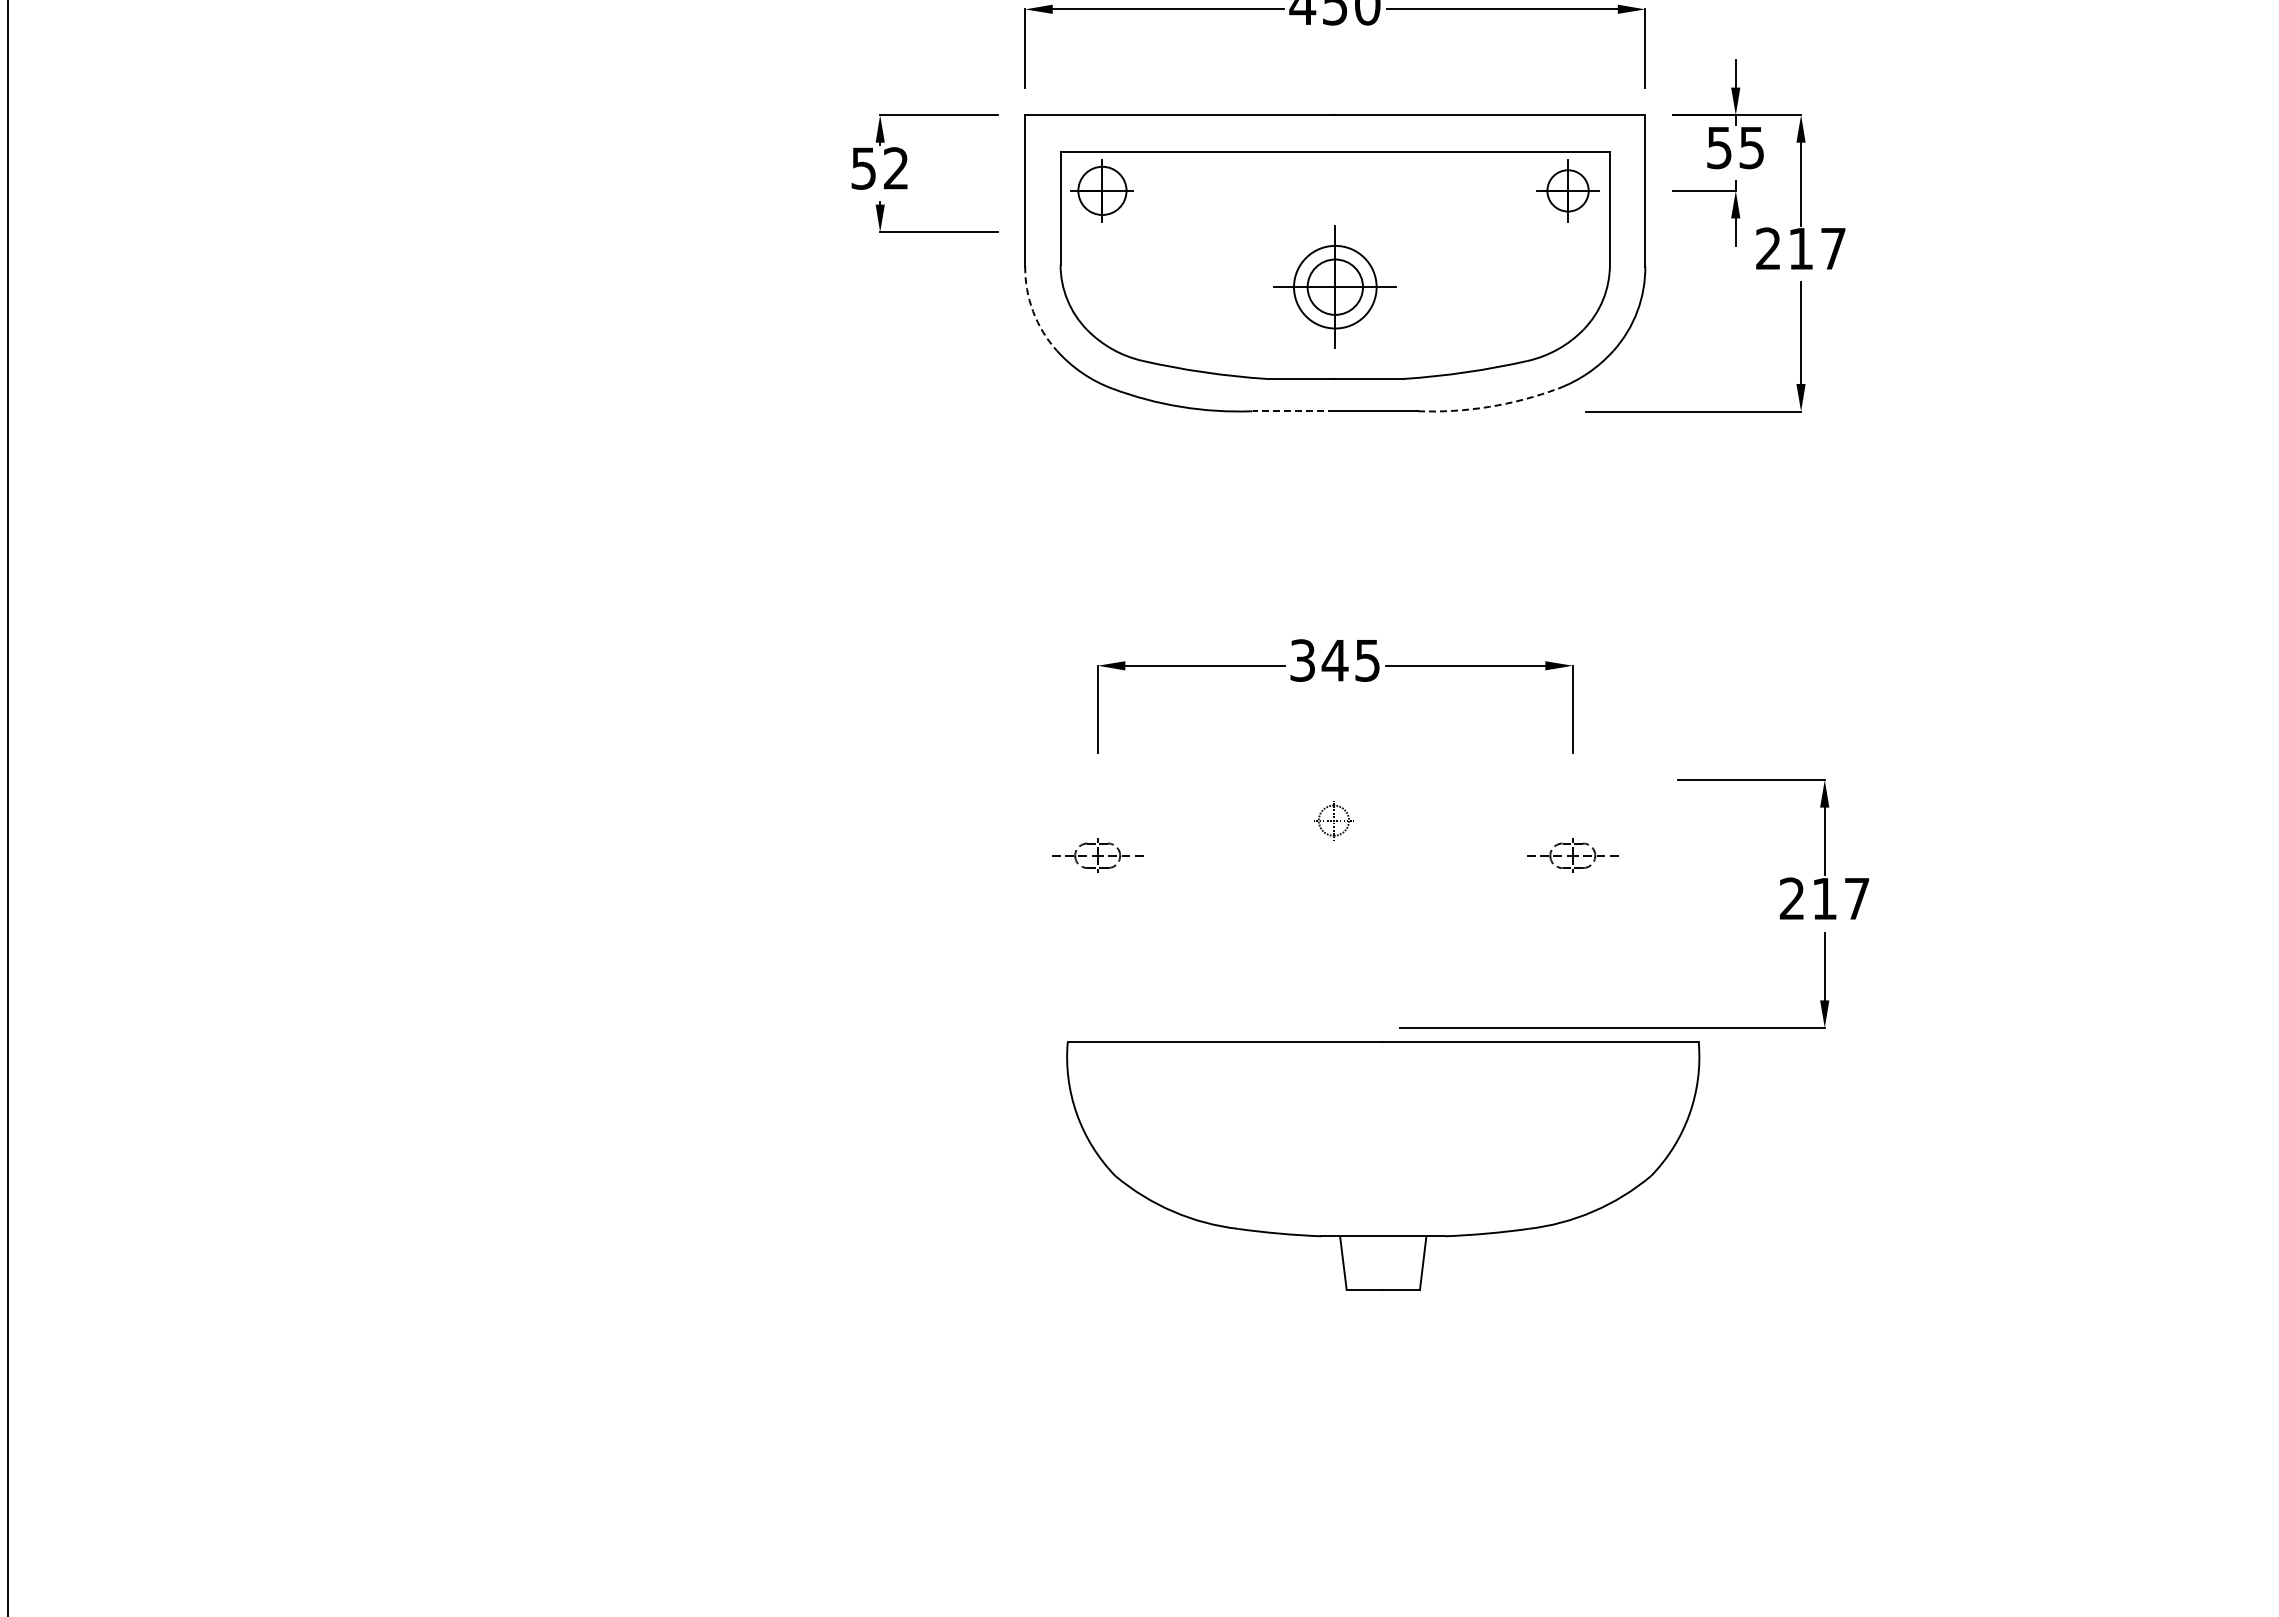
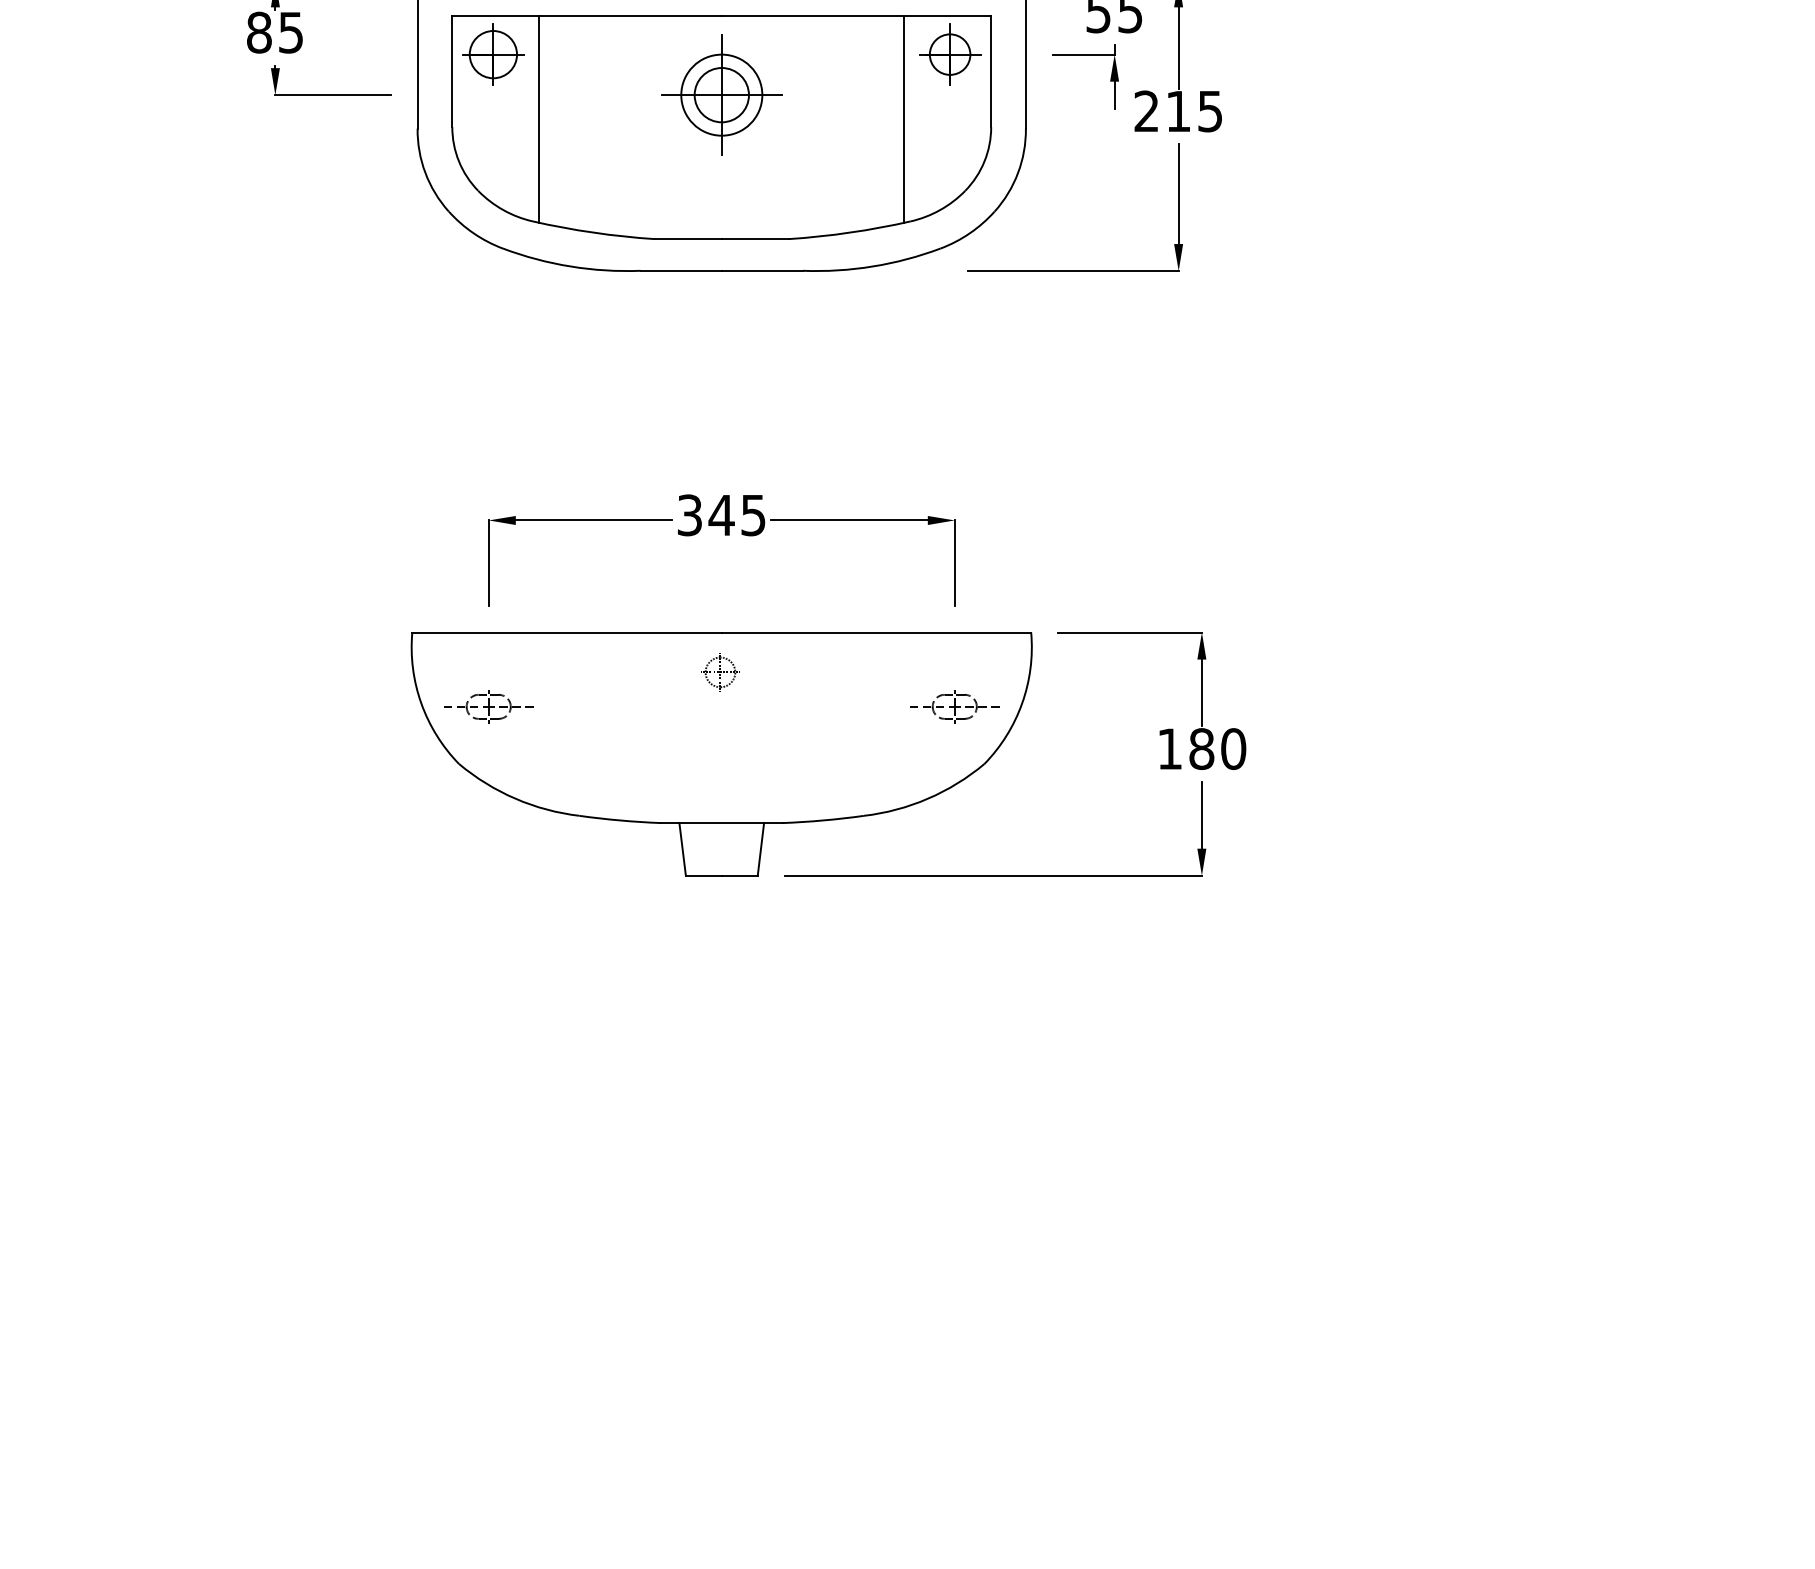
text: (879, 168) -> (274, 32), 52 -> 85
text: (1833, 249) -> (1210, 112), 217 -> 215
line: (1149, 256) -> (539, 118), added
line: (1521, 256) -> (904, 118), added
part: (1334, 286) -> (721, 94), moved
arc: (1033, 311) -> (425, 172), dashed -> solid
arc: (1489, 406) -> (873, 266), dashed -> solid
line: (1293, 411) -> (680, 271), dashed -> solid
text: (1824, 898) -> (1201, 748), 217 -> 180
part: (1383, 1165) -> (721, 753), moved

